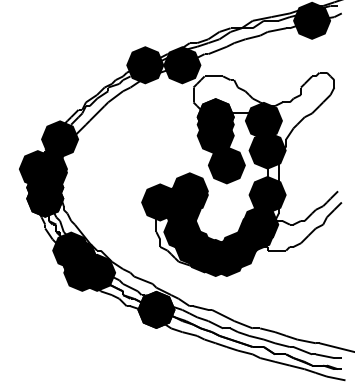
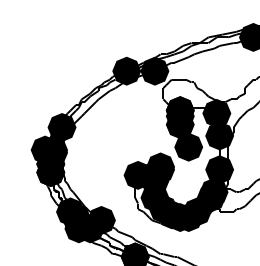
fill: (111, 261) -> (101, 220), added

